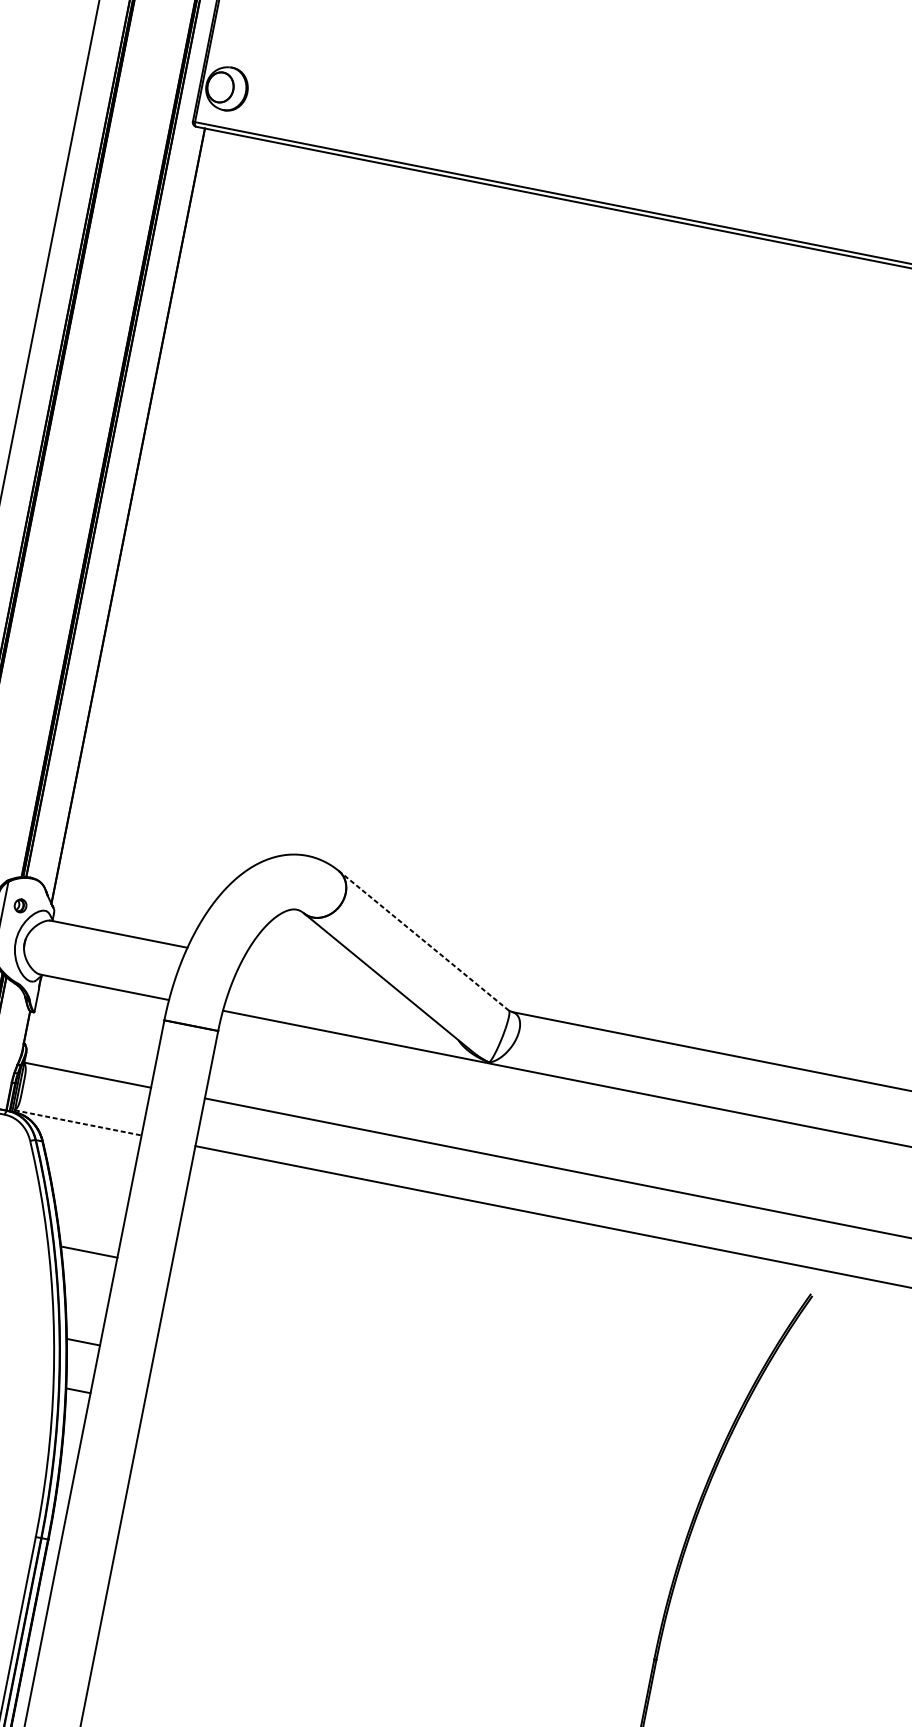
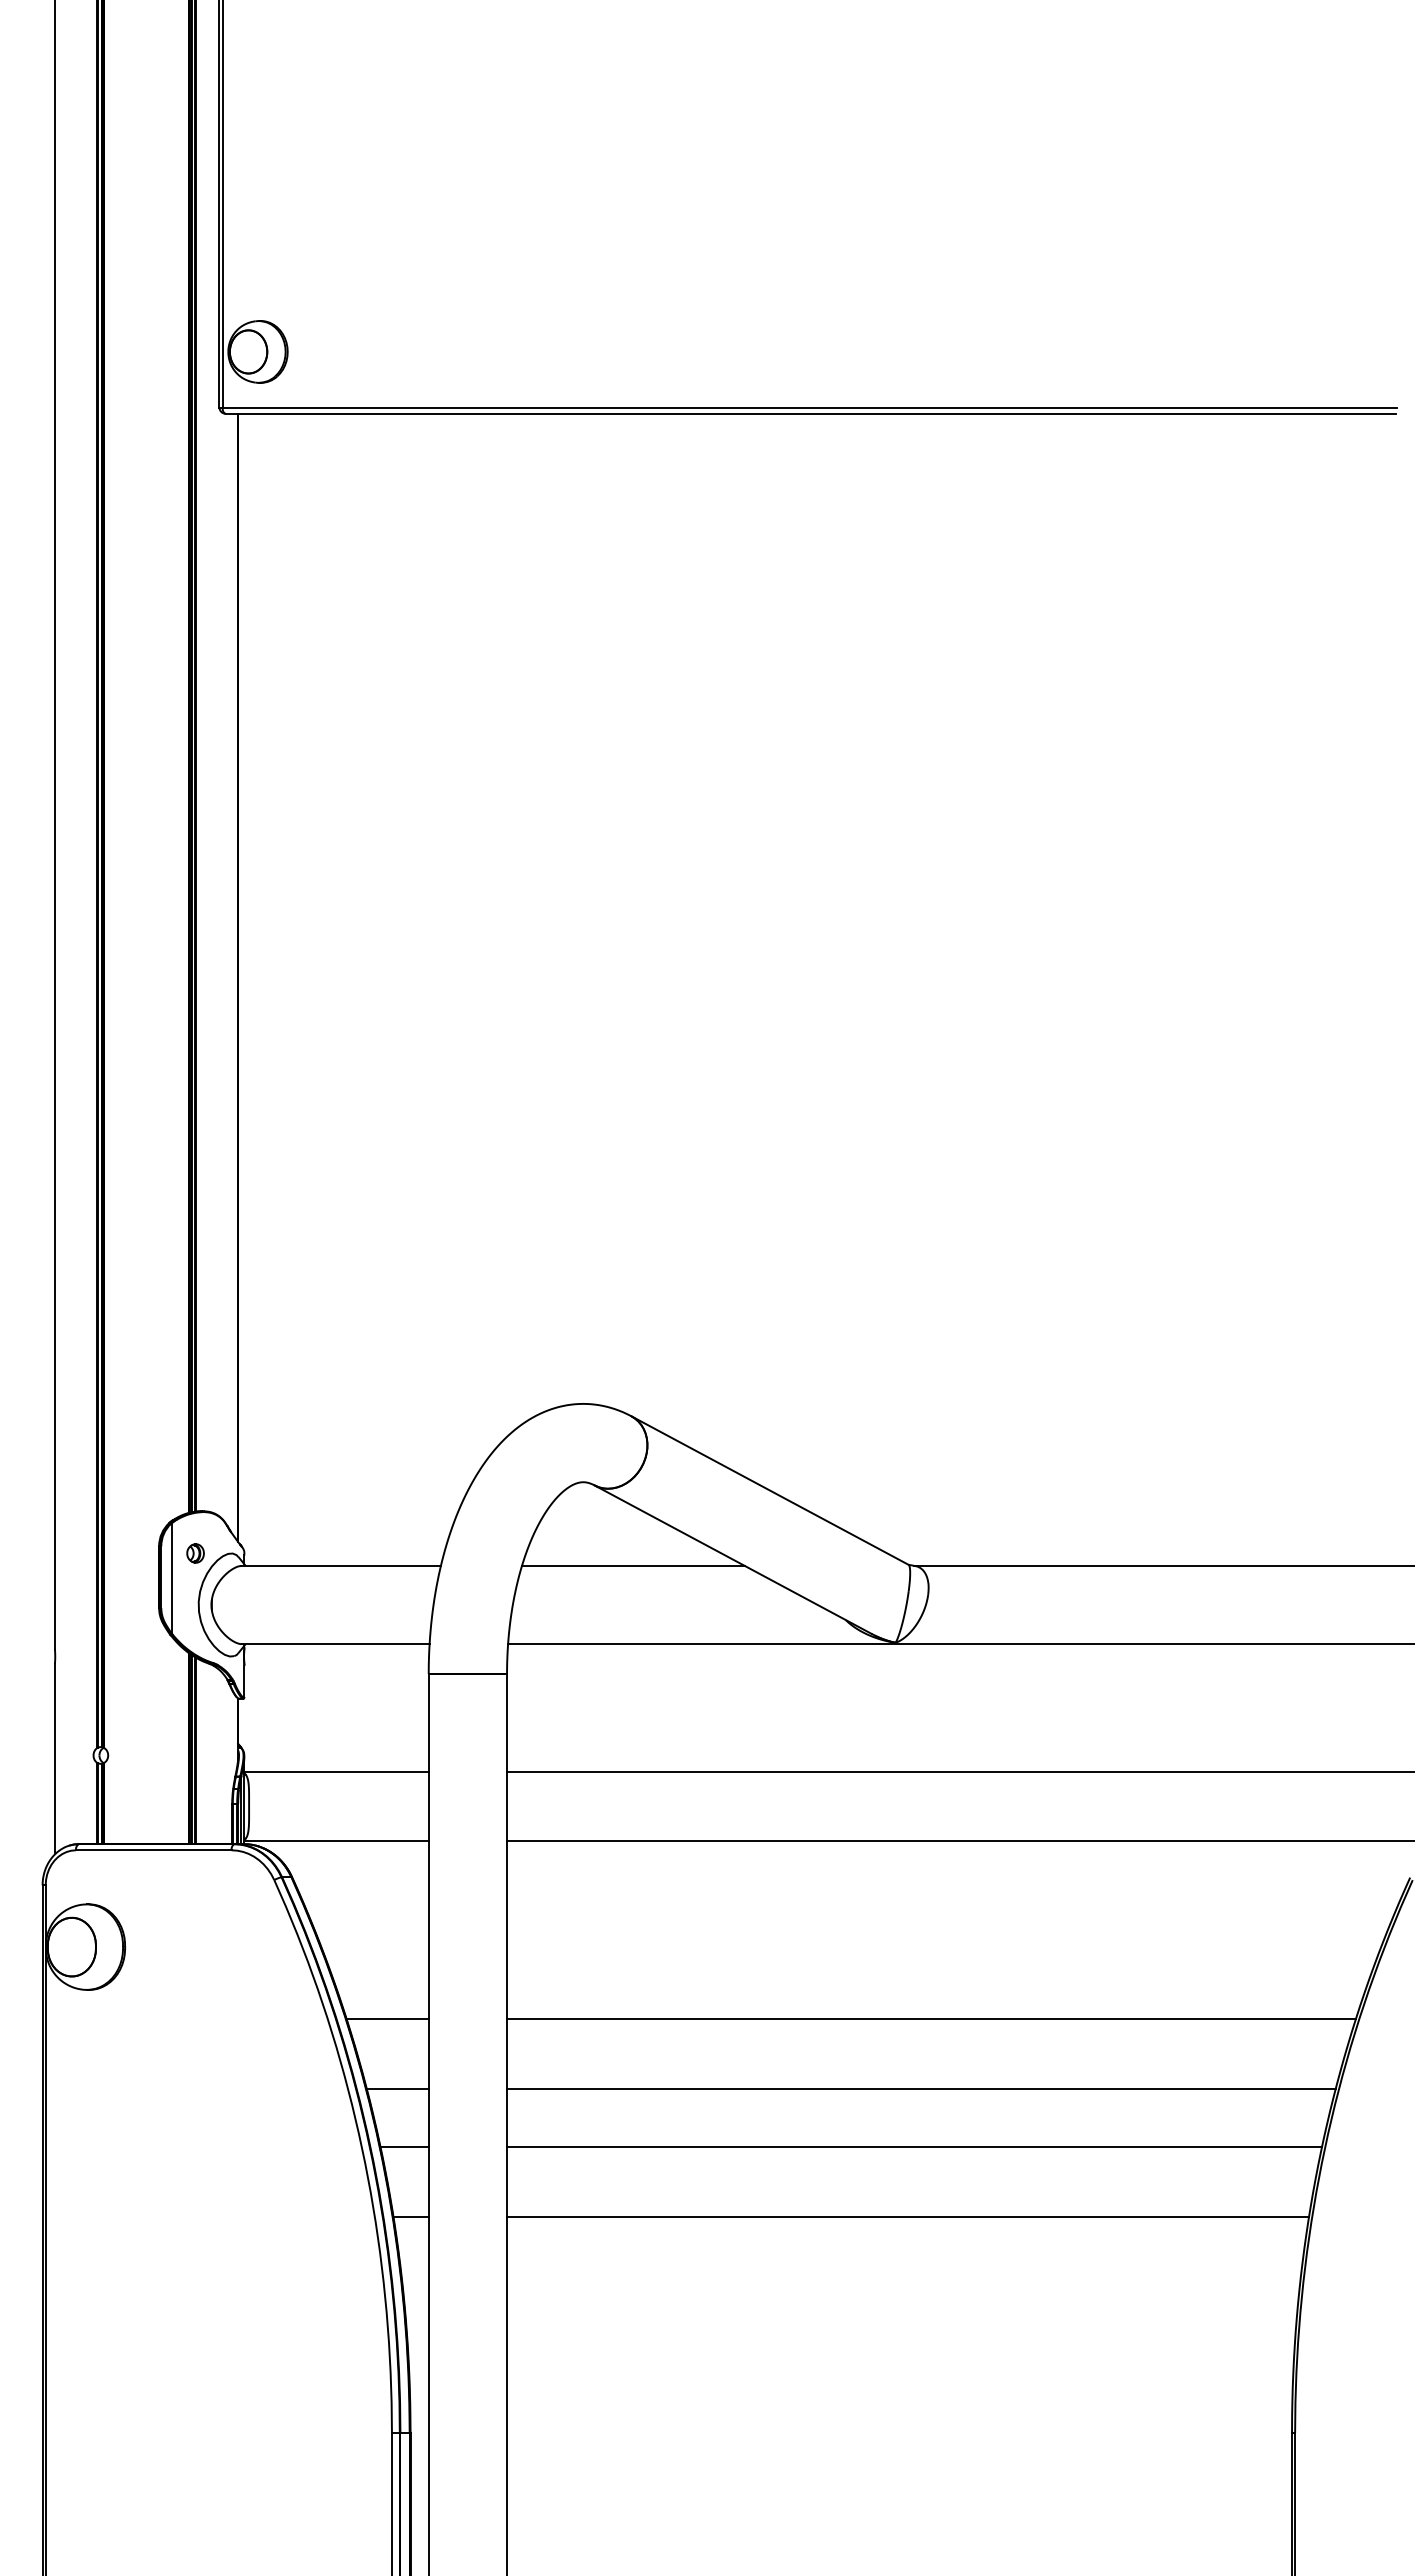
line: (423, 940) -> (769, 1490), dashed -> solid
line: (319, 973) -> (633, 1565), added
line: (78, 1123) -> (337, 1841), dashed -> solid
line: (86, 1300) -> (397, 2088), added
line: (462, 1326) -> (931, 2019), added
line: (446, 1372) -> (921, 2088), added
line: (433, 1411) -> (914, 2147), added
line: (420, 1458) -> (908, 2216), added

